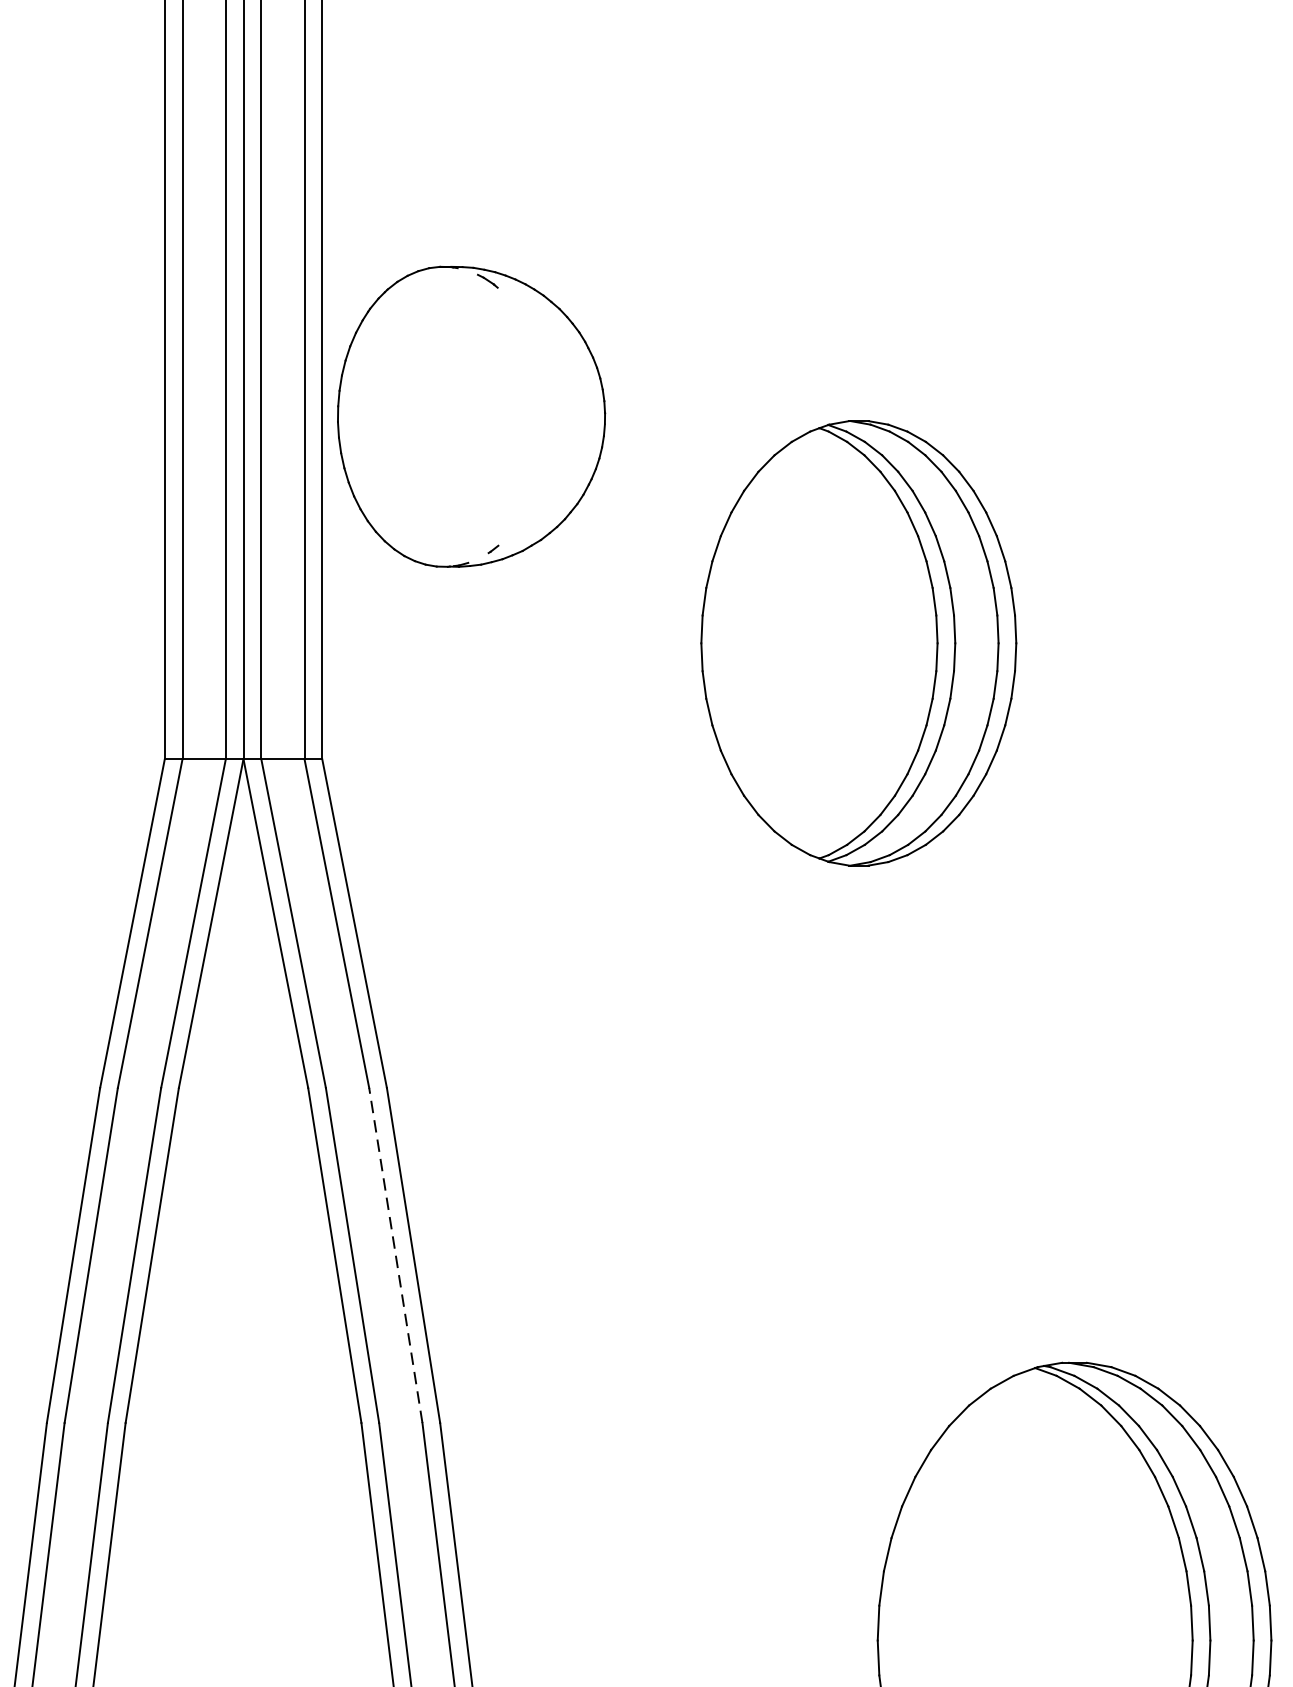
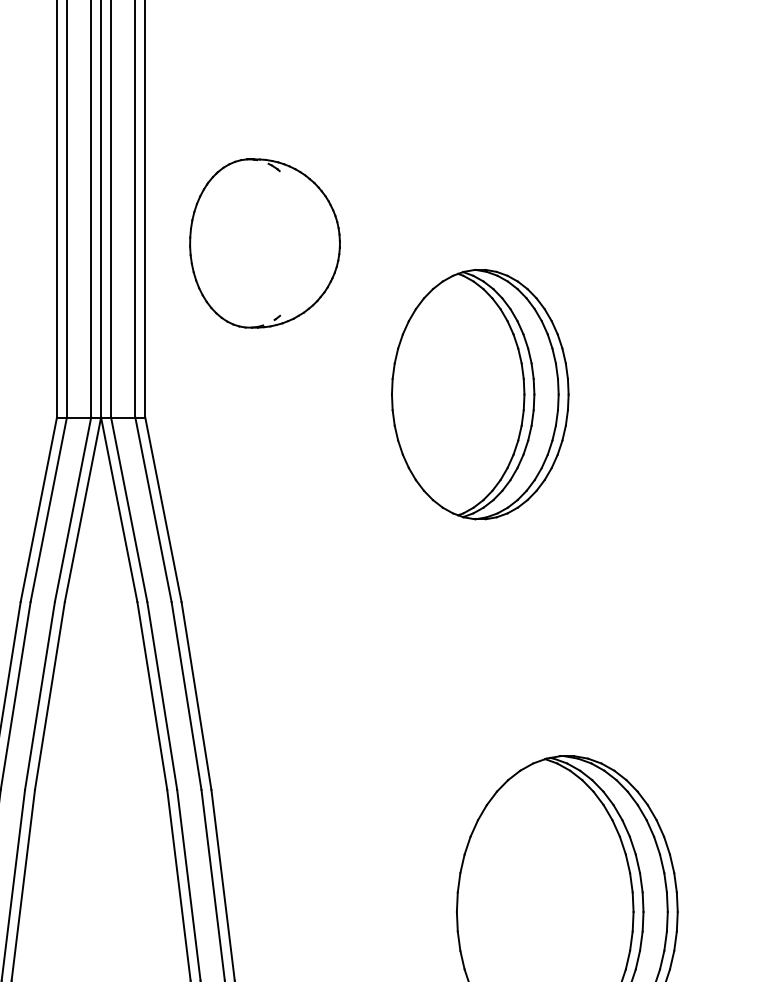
part: (470, 416) -> (264, 243), moved
part: (859, 643) -> (480, 394), moved
line: (395, 1254) -> (186, 695), dashed -> solid

